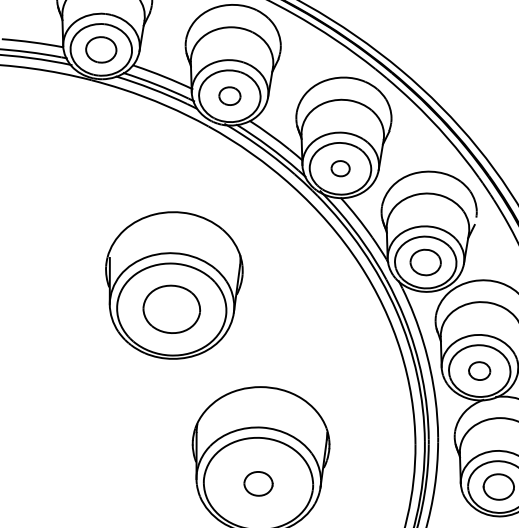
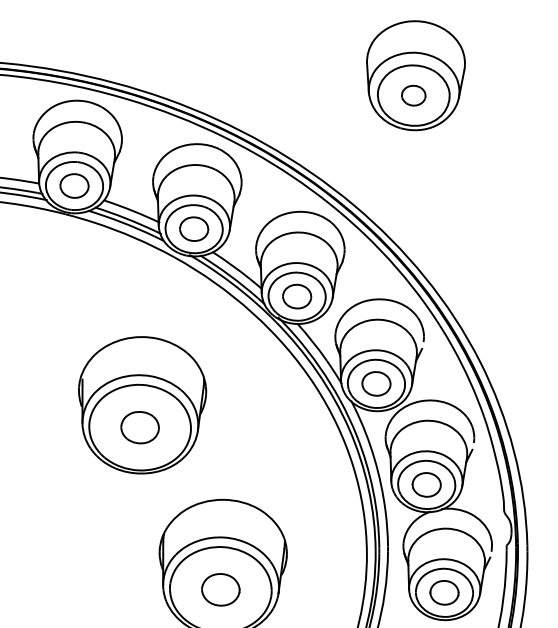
part: (230, 95) -> (194, 228), size x1.43
part: (340, 168) -> (297, 296), size x1.67
part: (171, 309) -> (139, 427), size x0.71
part: (479, 370) -> (426, 484), size x1.43
part: (258, 483) -> (220, 589), size x1.43

